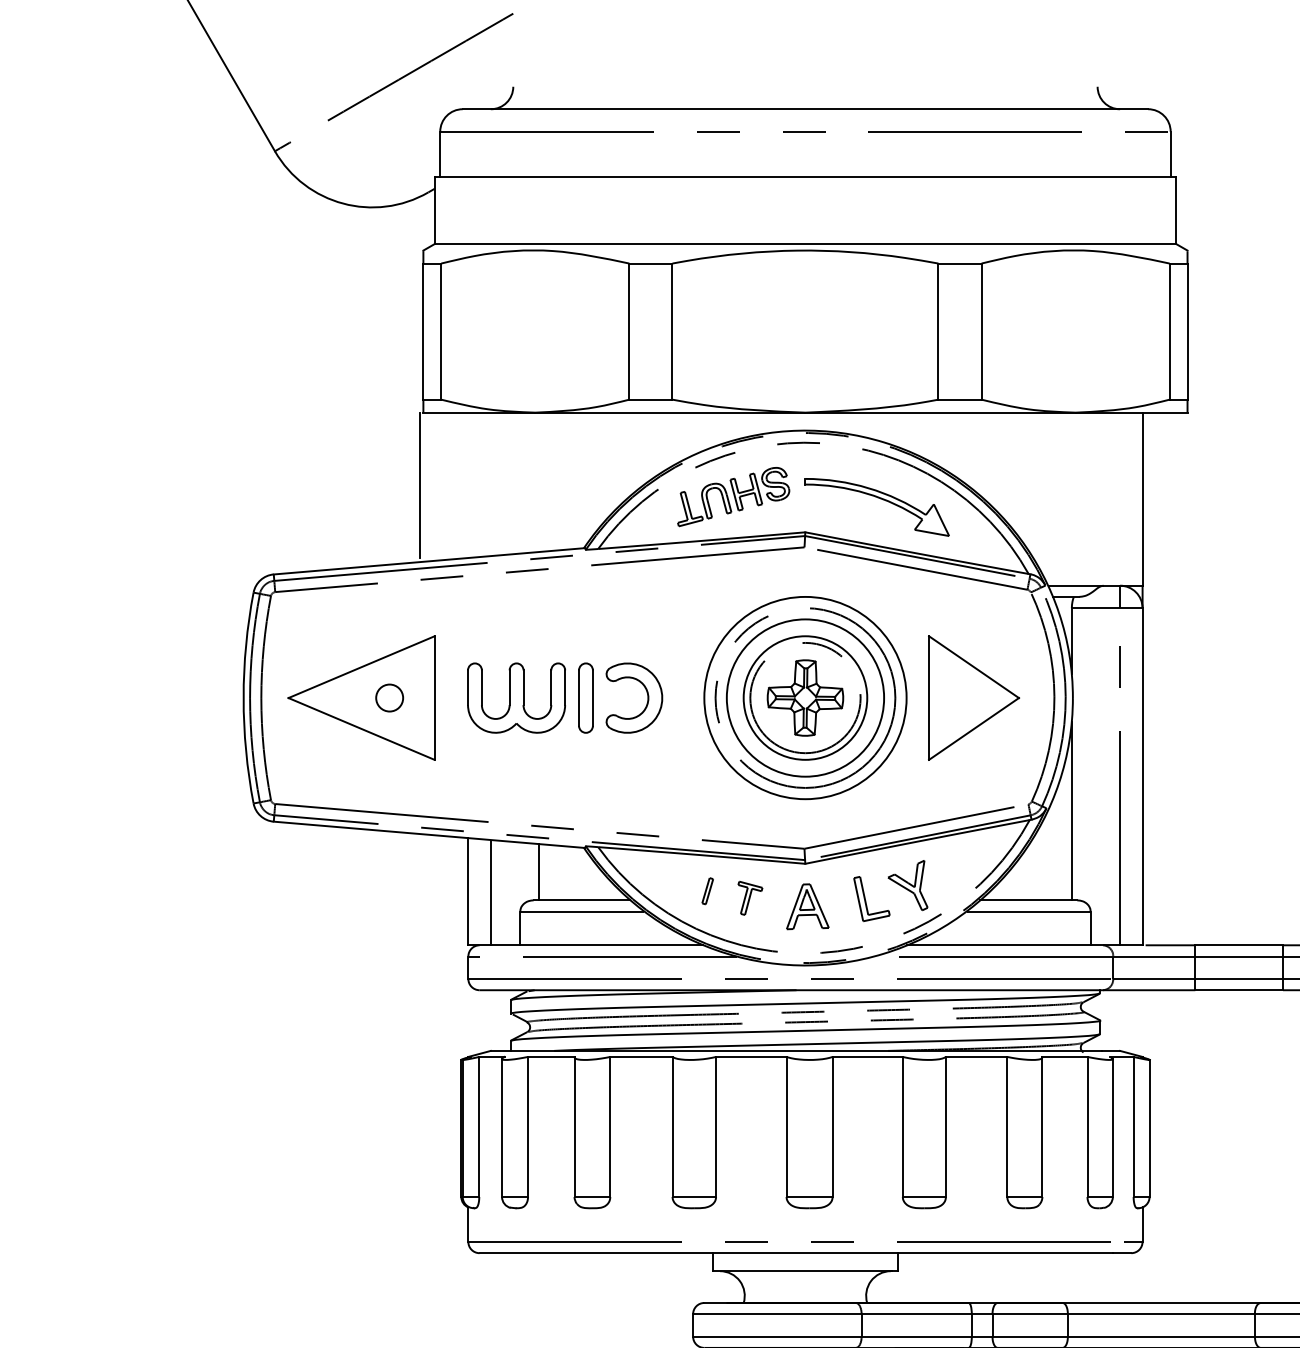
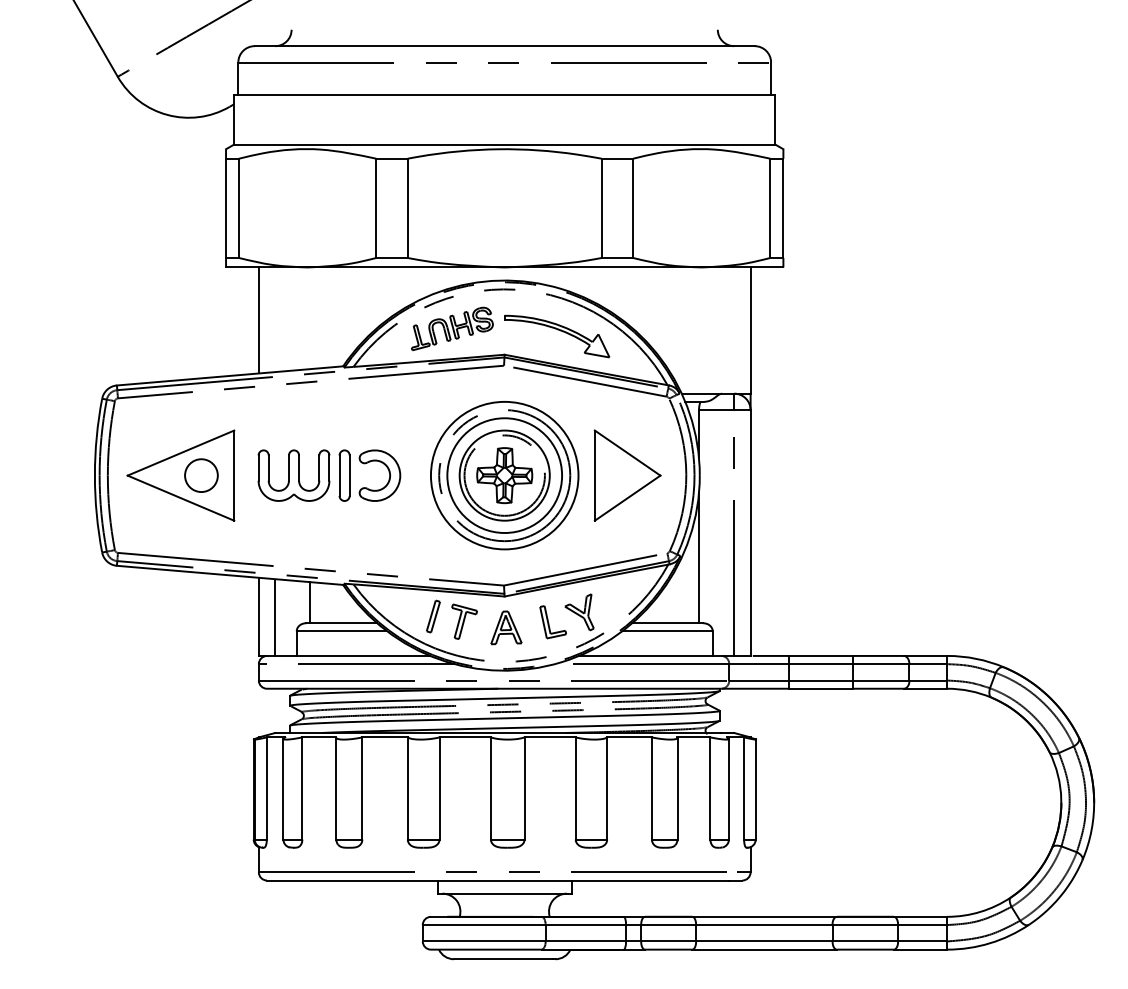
line: (419, 485) -> (258, 320), moved
circle: (389, 697) -> (201, 475), size x1.67
part: (707, 891) -> (433, 616), size x1.67
part: (750, 898) -> (464, 621), size x1.43

